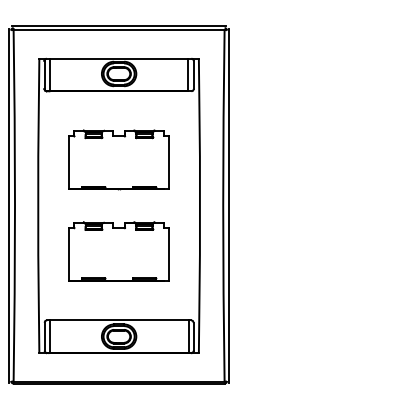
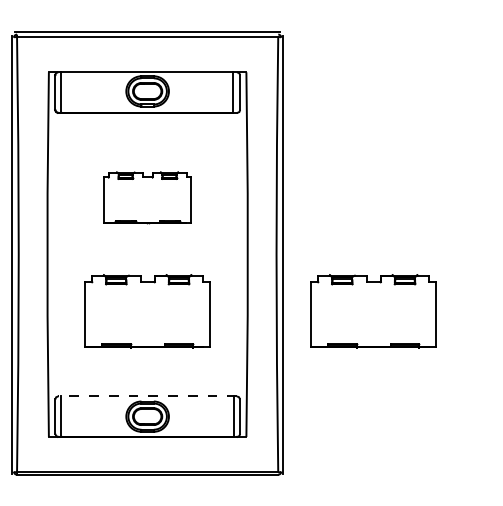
part: (118, 159) -> (147, 197), size x0.7
part: (301, 251) -> (373, 311), added
line: (118, 320) -> (147, 396), solid -> dashed

